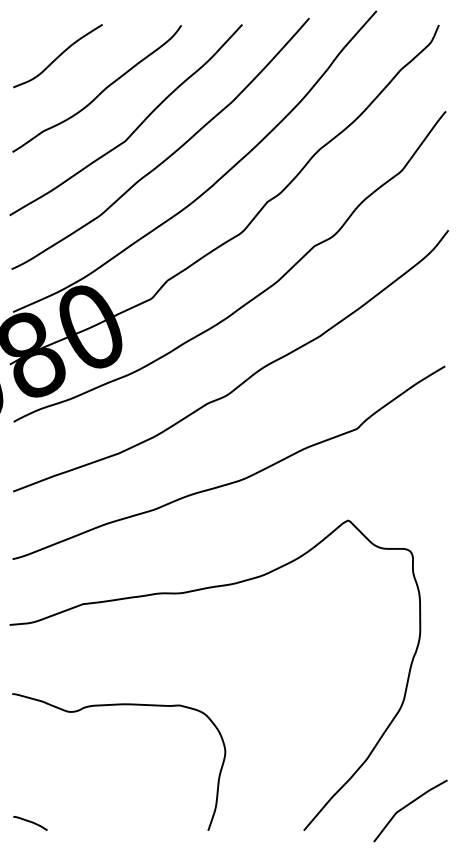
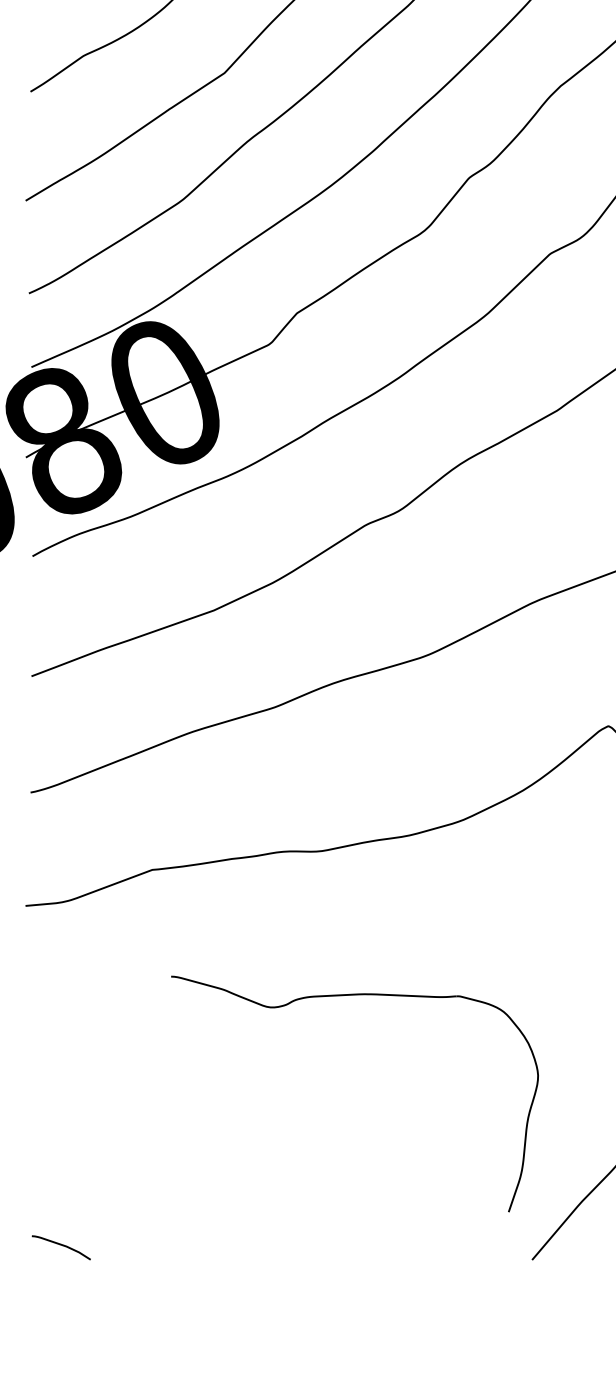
part: (119, 705) -> (355, 996), moved

